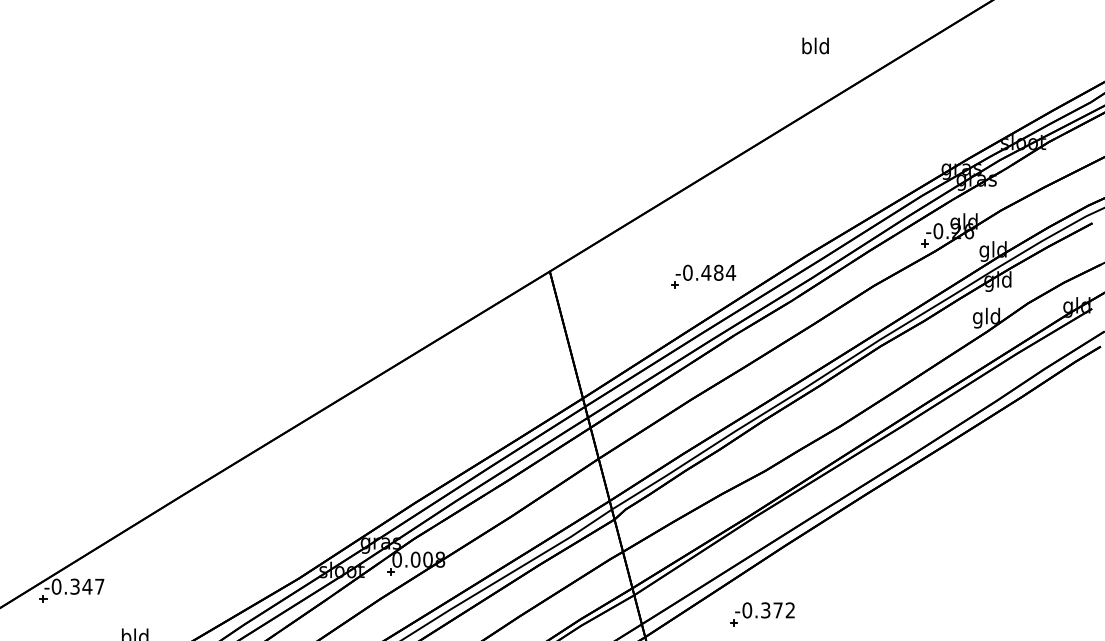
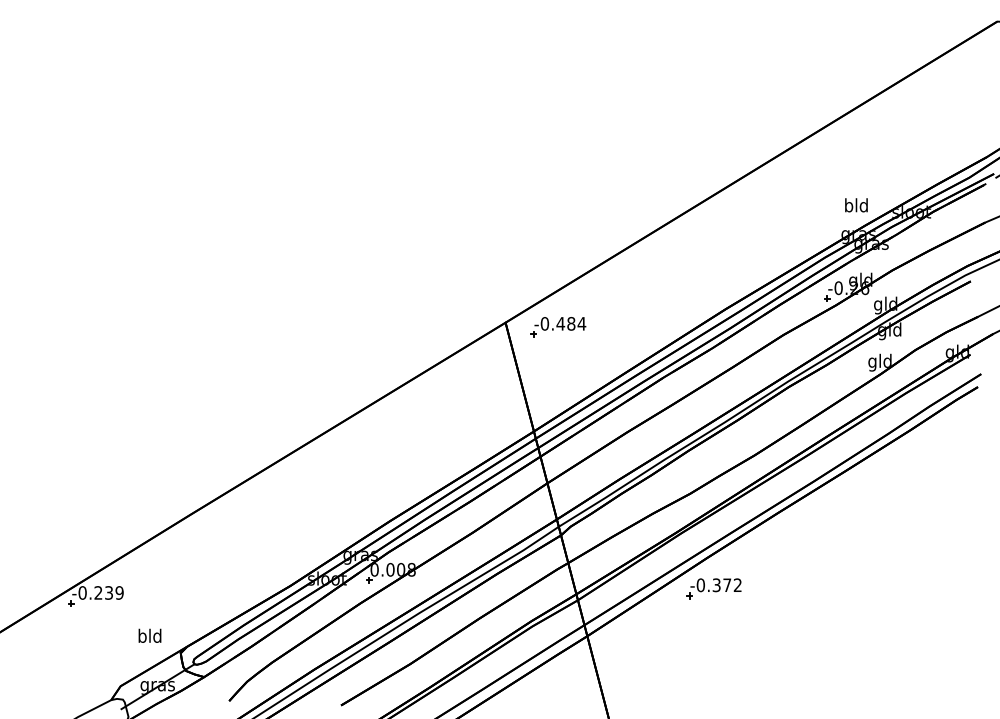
text: (815, 46) -> (856, 205), moved
part: (703, 277) -> (558, 327), moved
text: (86, 586) -> (108, 592), -0.347 -> -0.239
part: (762, 614) -> (713, 588), moved

